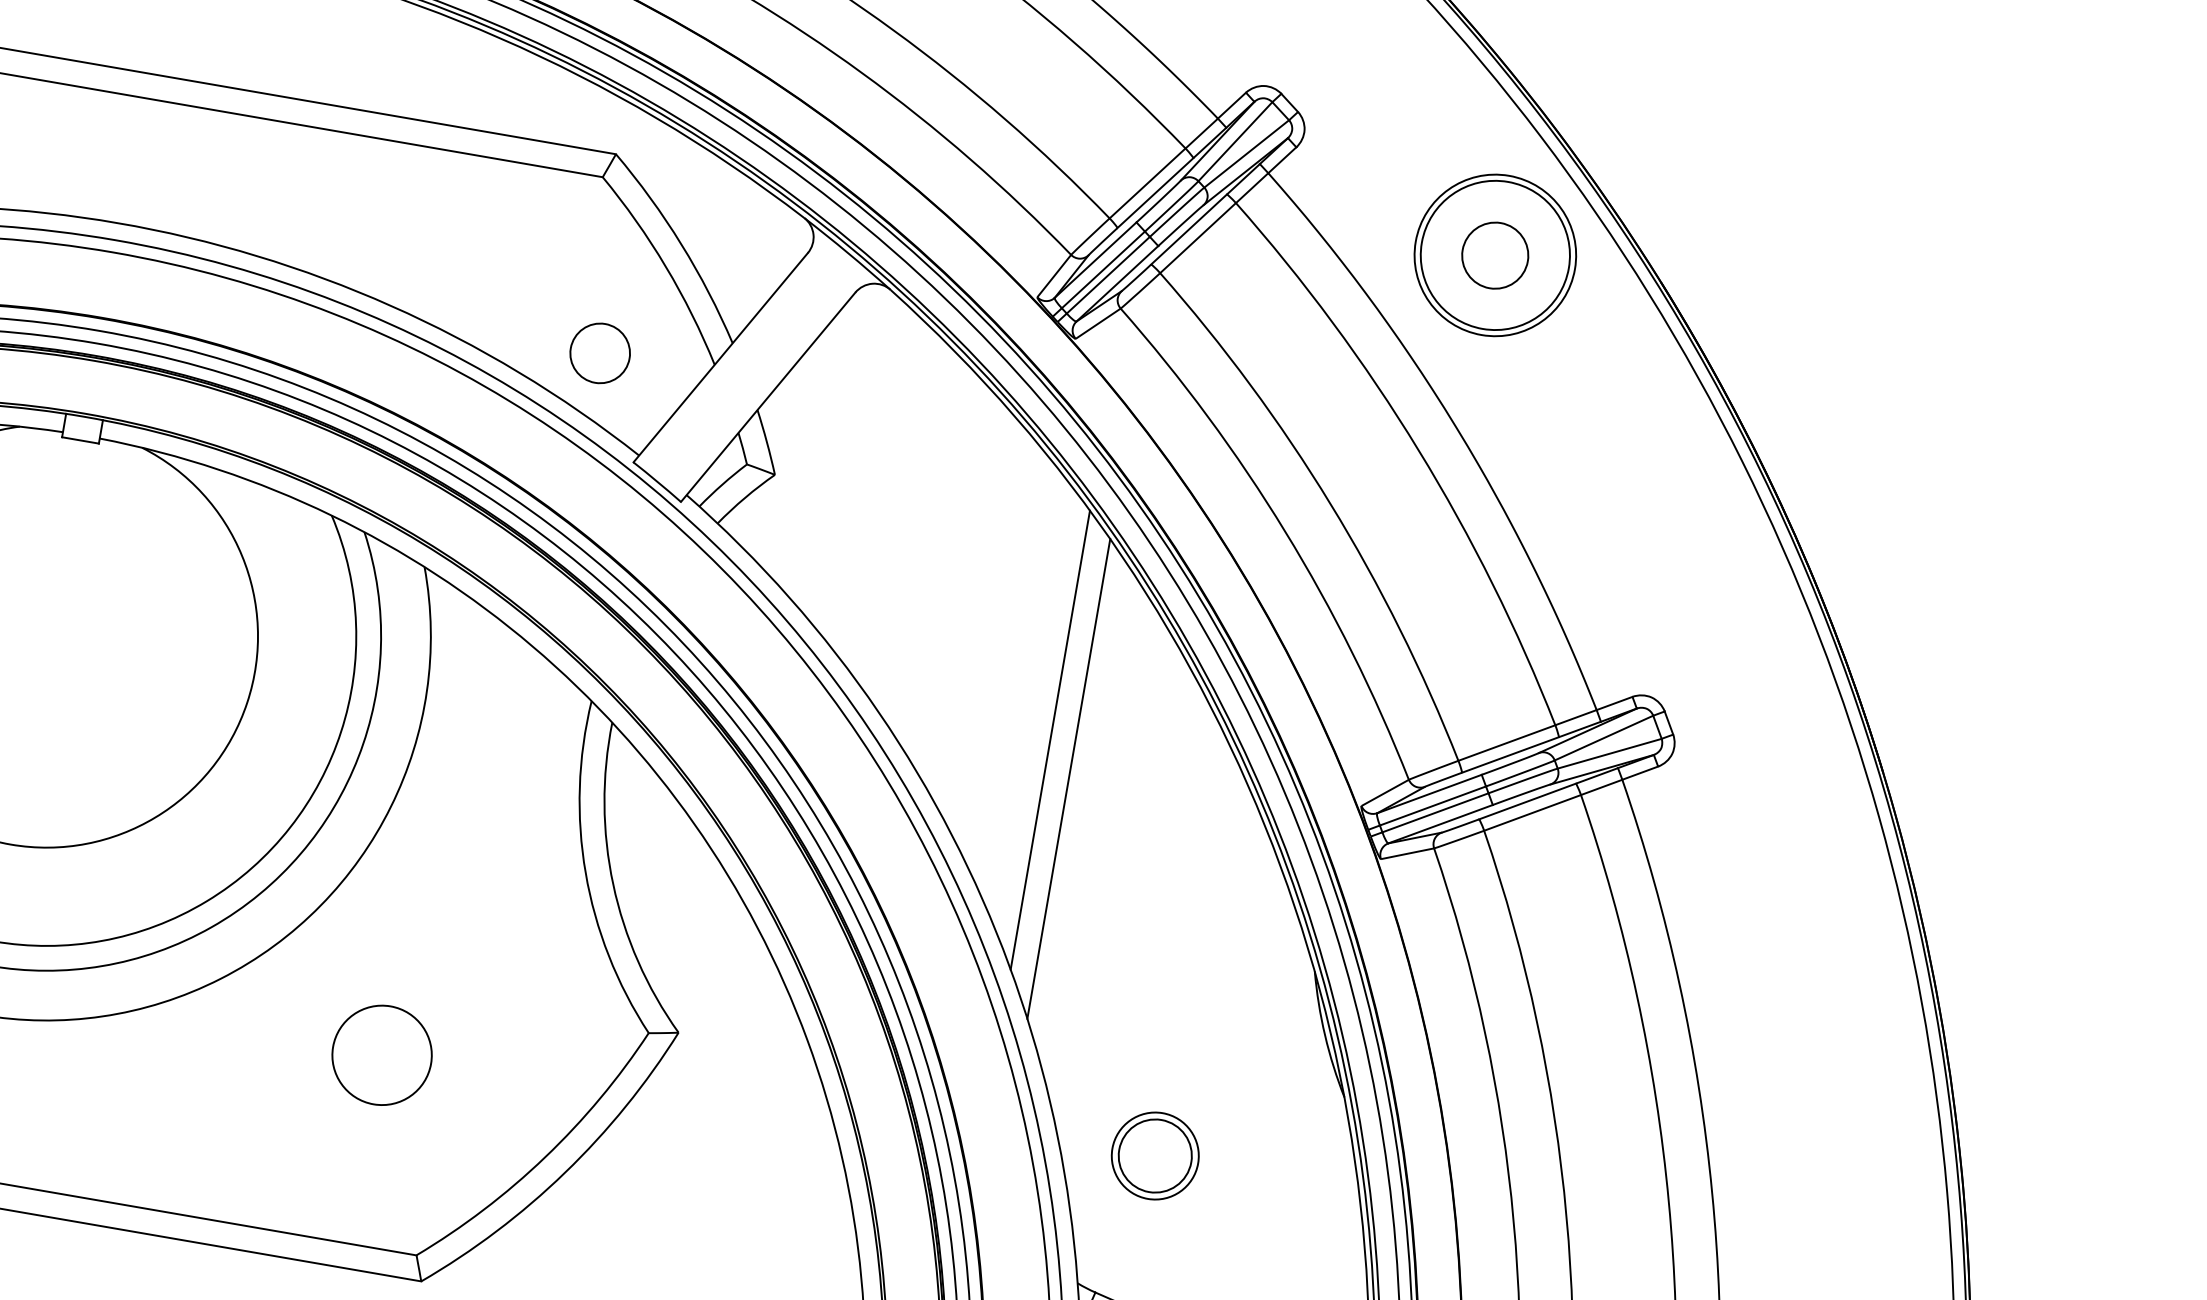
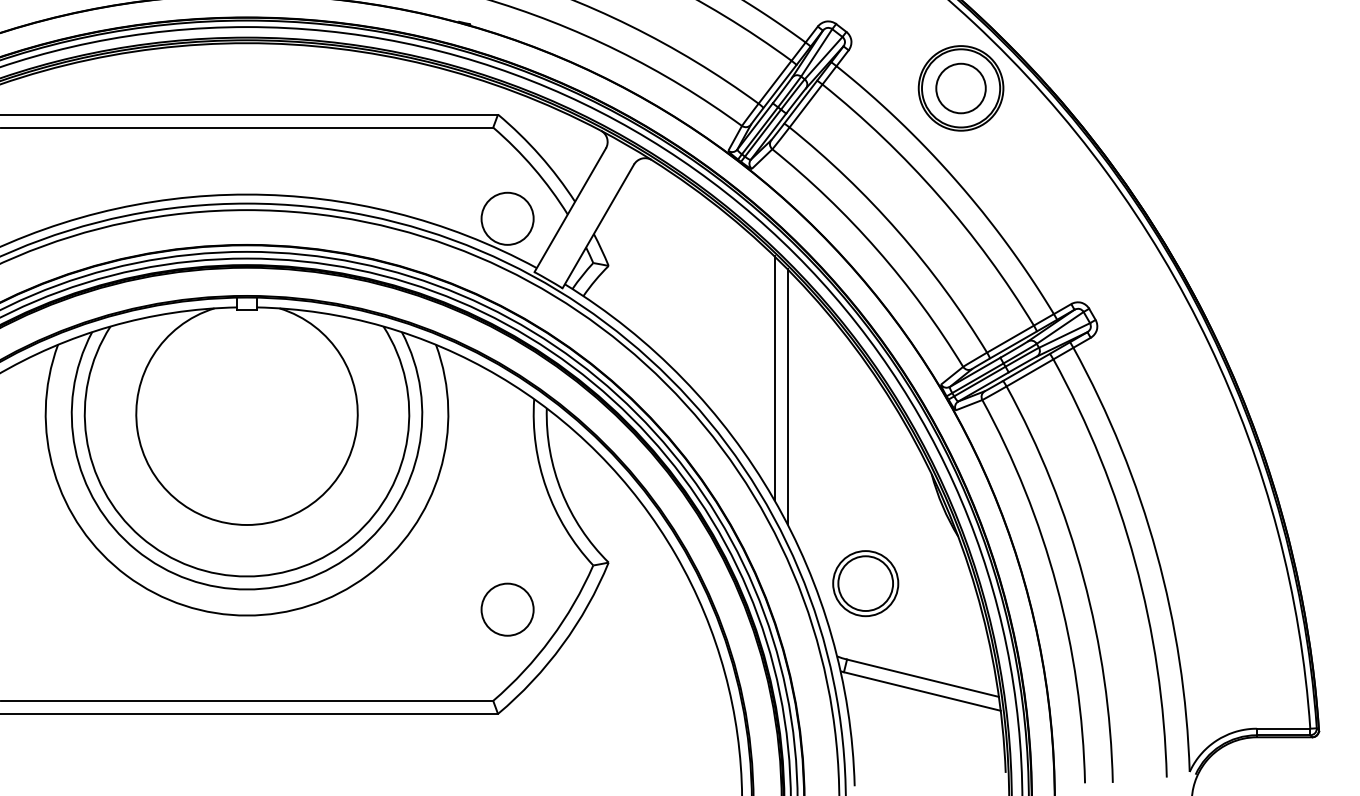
circle: (1494, 255) -> (960, 88), size x1.43
circle: (600, 352) -> (507, 218), size x1.67
circle: (381, 1054) -> (507, 609), moved
part: (1154, 1155) -> (865, 583), size x1.43

